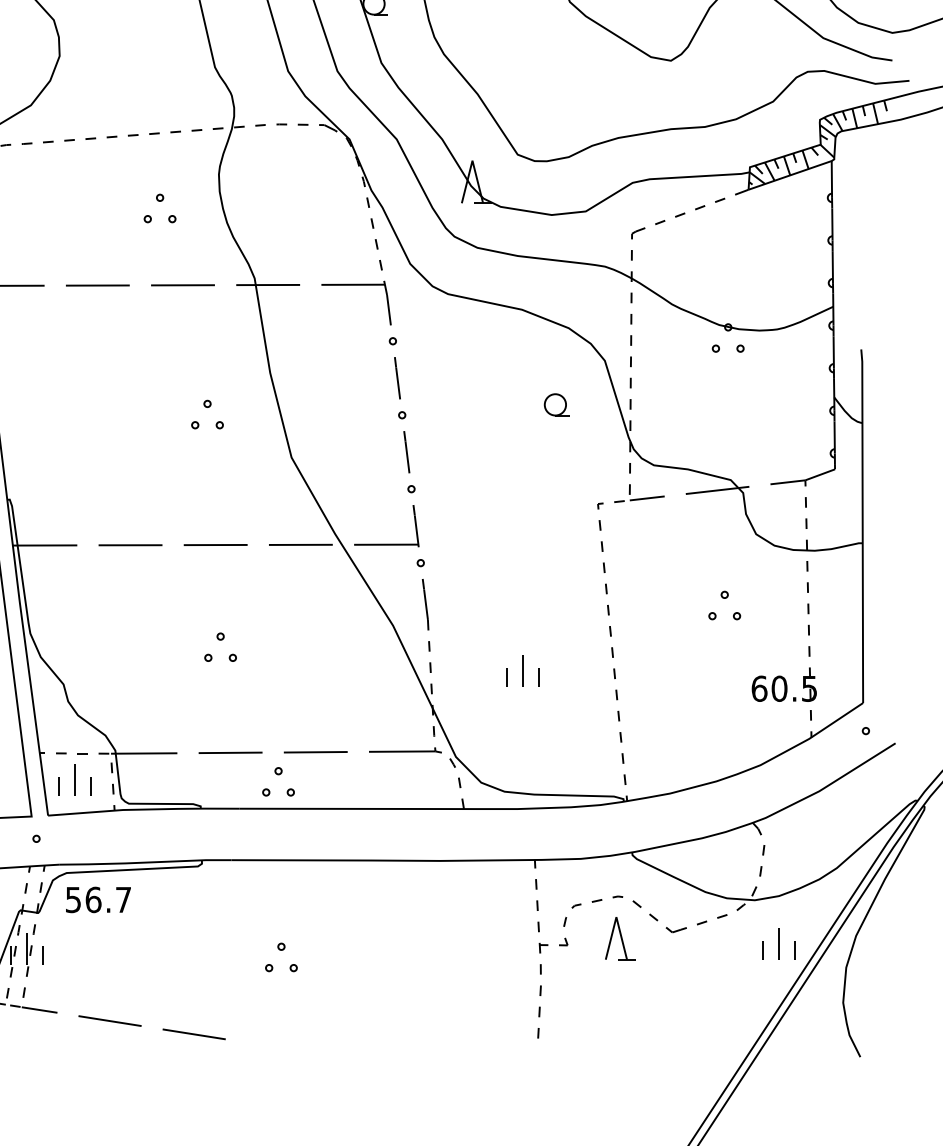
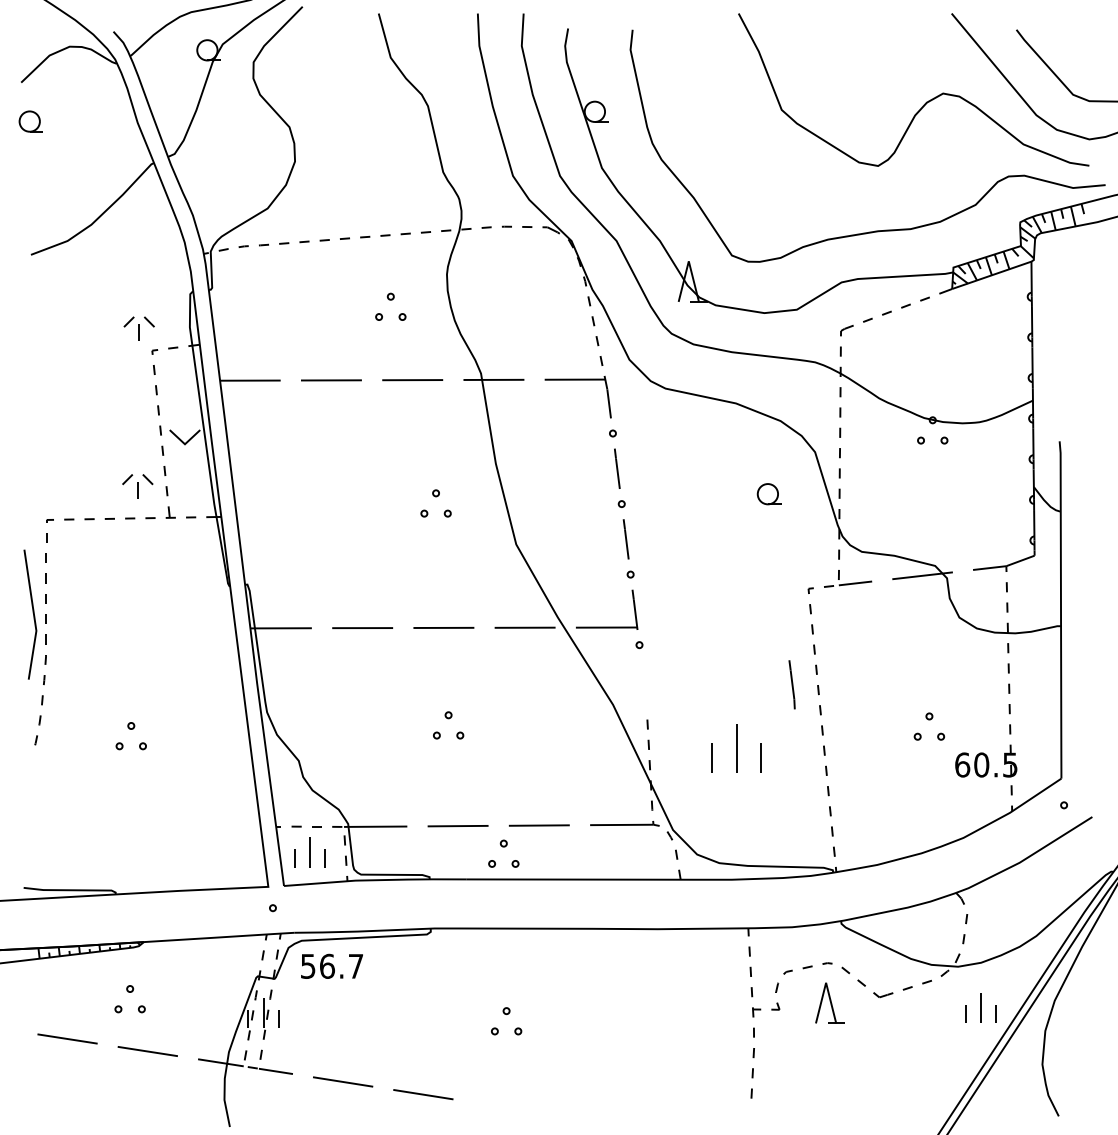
line: (424, 604) -> (791, 684), moved
part: (724, 605) -> (929, 726), moved
part: (522, 670) -> (736, 747), size x1.6

